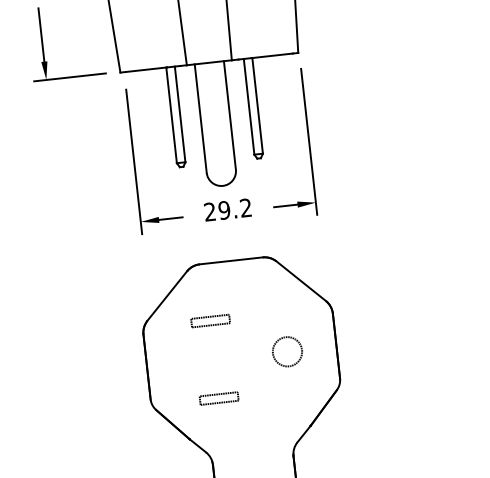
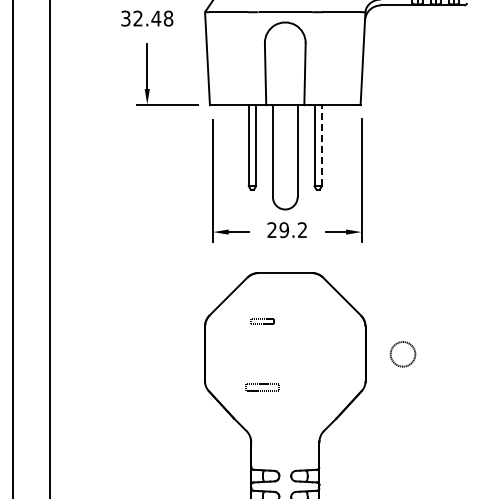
line: (257, 105) -> (321, 145), solid -> dashed
part: (210, 321) -> (262, 321), size x0.7
circle: (286, 352) -> (402, 354), moved

